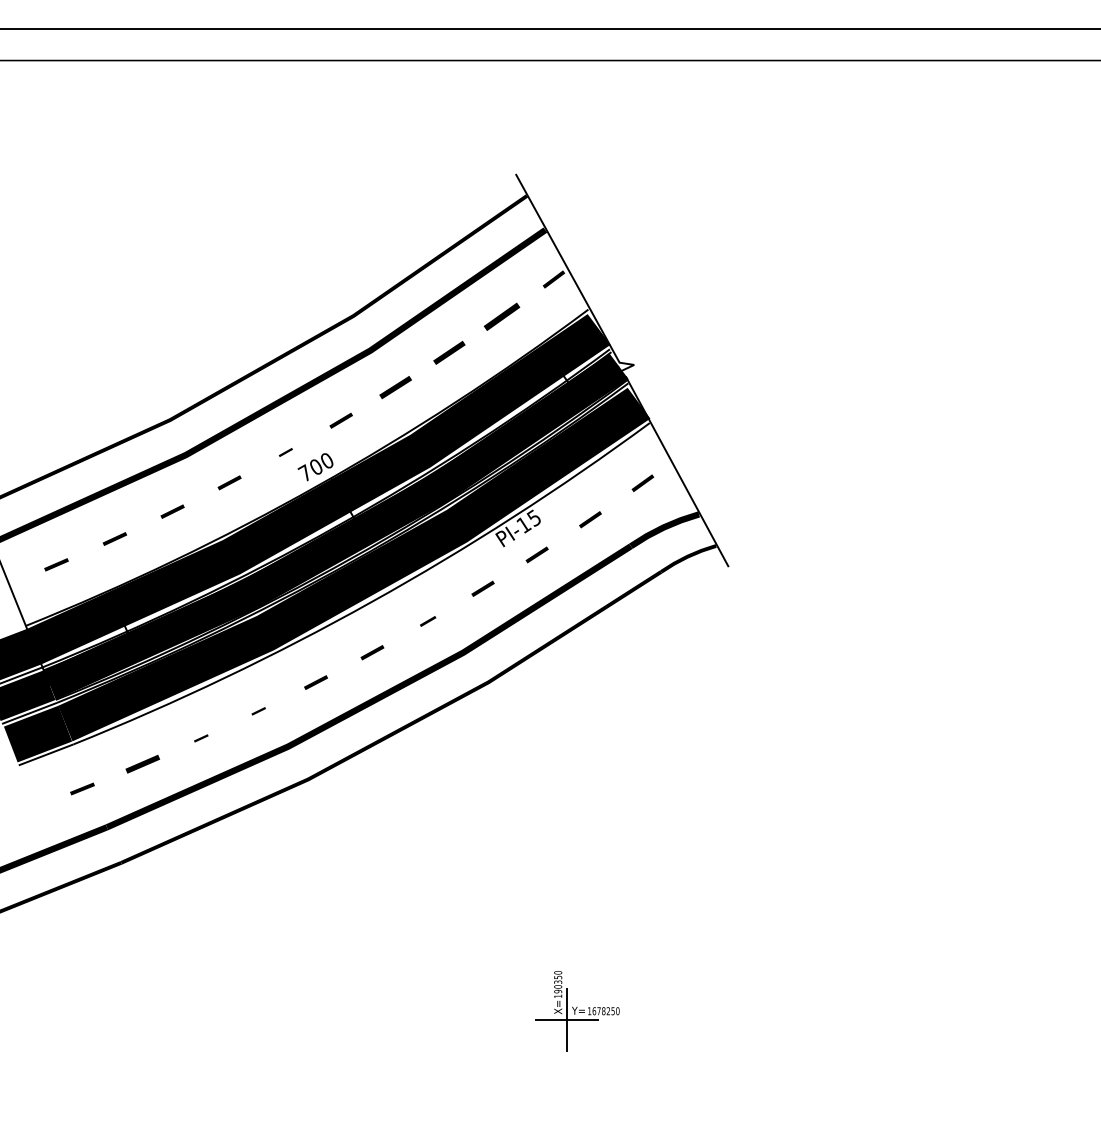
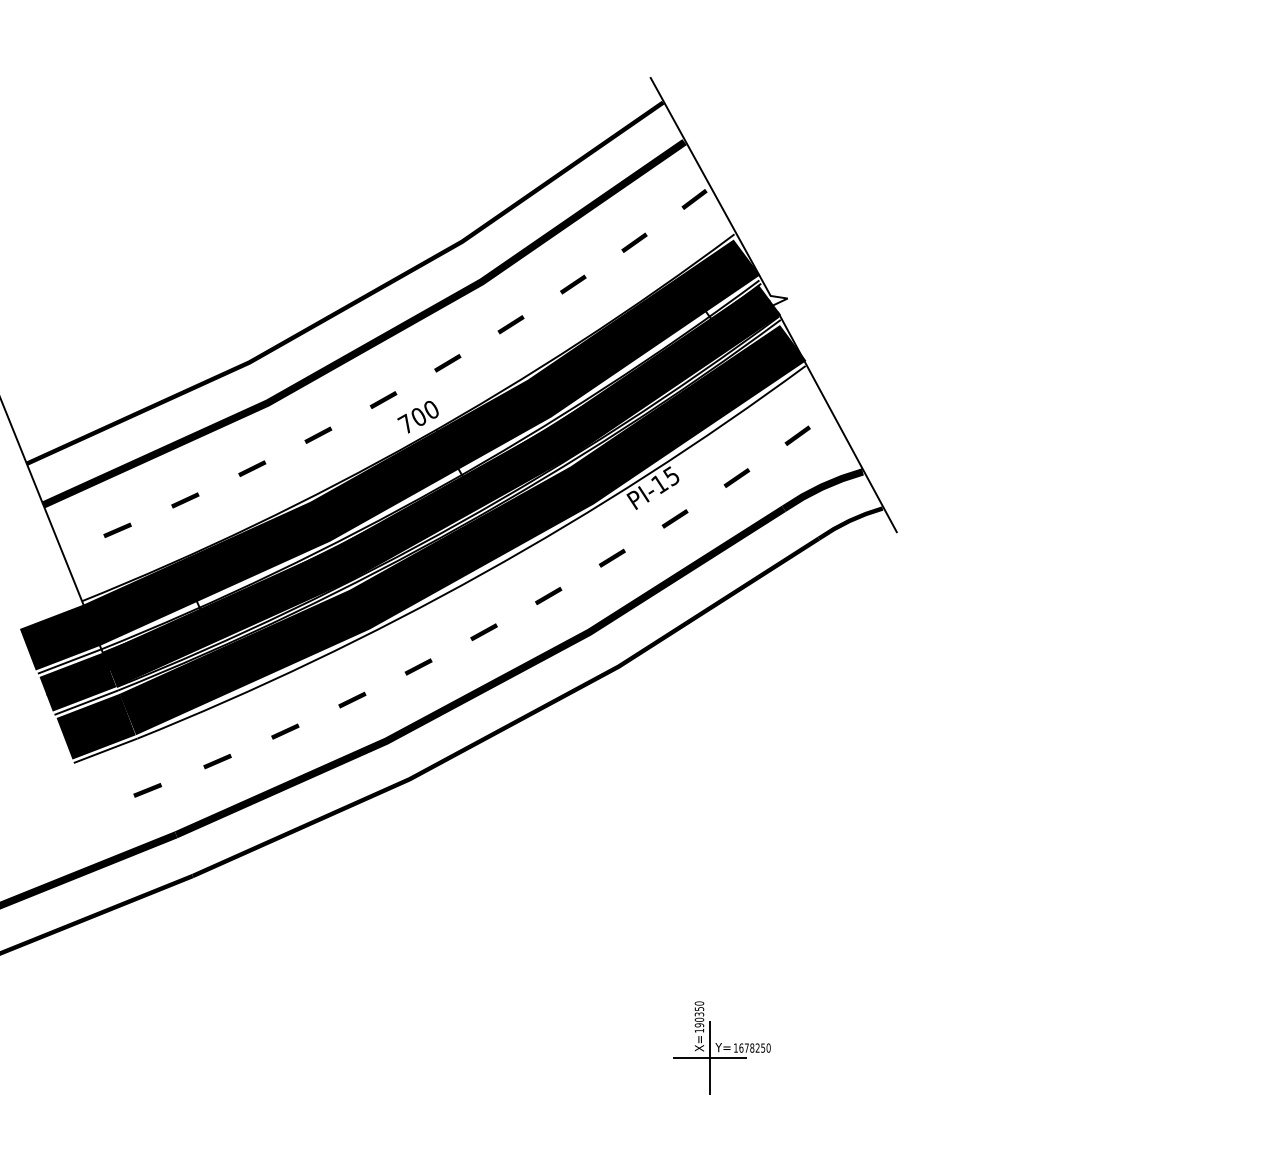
part: (502, 316) -> (634, 242), size x0.62
part: (449, 352) -> (573, 284), size x0.71
part: (395, 387) -> (510, 324), size x0.71
part: (285, 452) -> (383, 400), size x1.67
part: (427, 621) -> (547, 596), size x1.43
part: (258, 711) -> (351, 700), size x1.67
part: (201, 738) -> (285, 731), size x1.67
part: (142, 763) -> (217, 760), size x0.71

